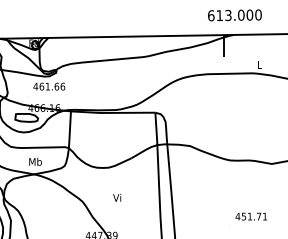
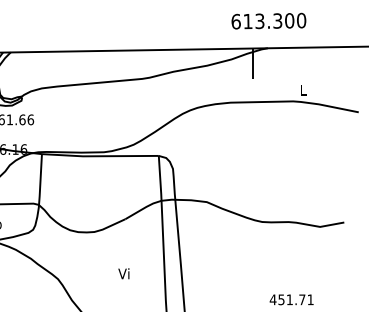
text: (241, 14) -> (278, 19), 613.000 -> 613.300
text: (117, 197) -> (124, 273), moved

